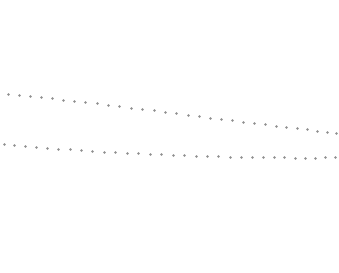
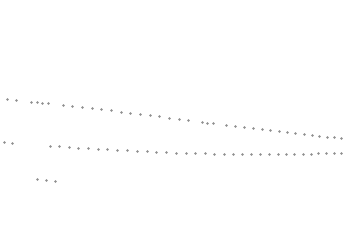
part: (35, 96) -> (39, 102), size x0.6
part: (232, 120) -> (207, 122), size x0.6
part: (25, 146) -> (46, 180), moved

